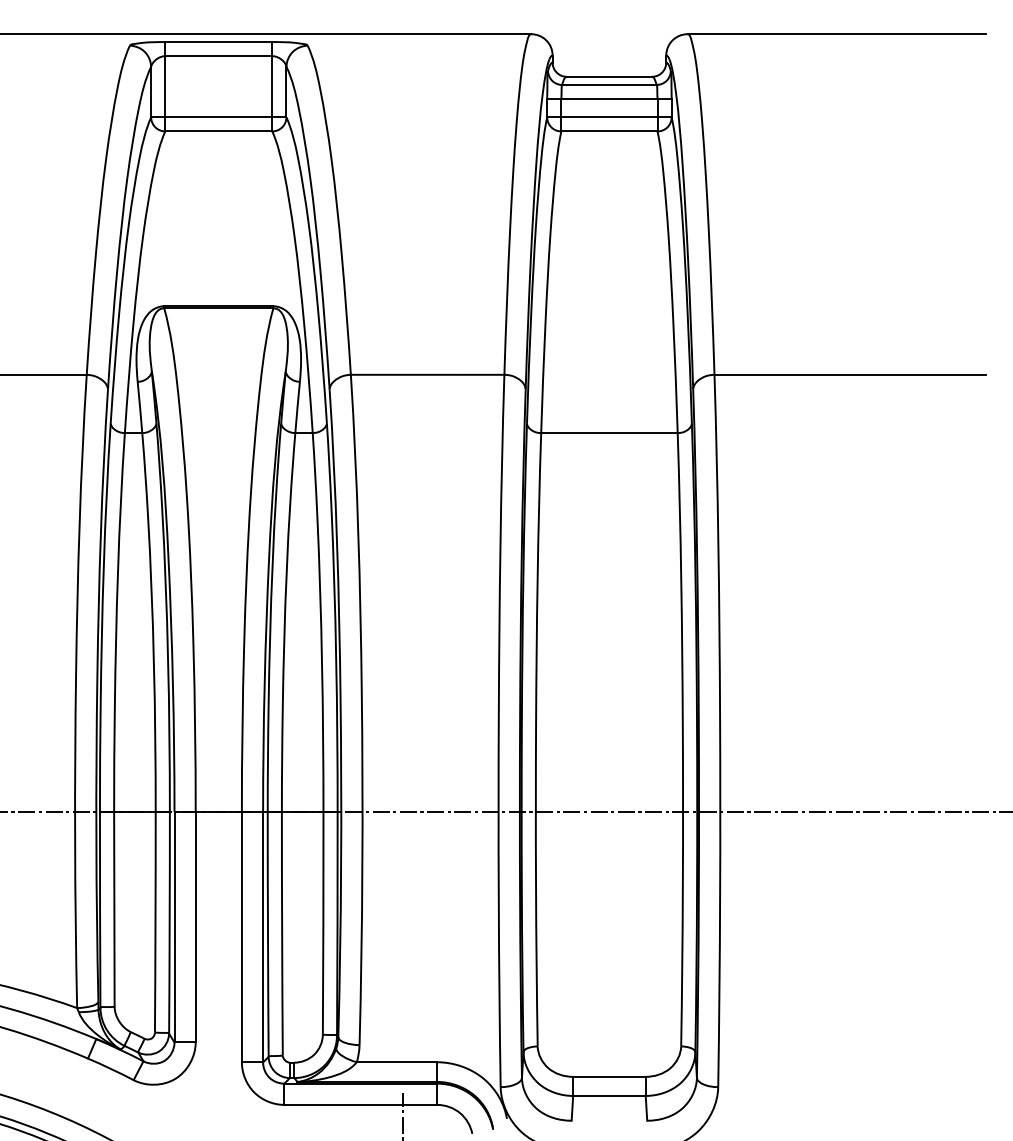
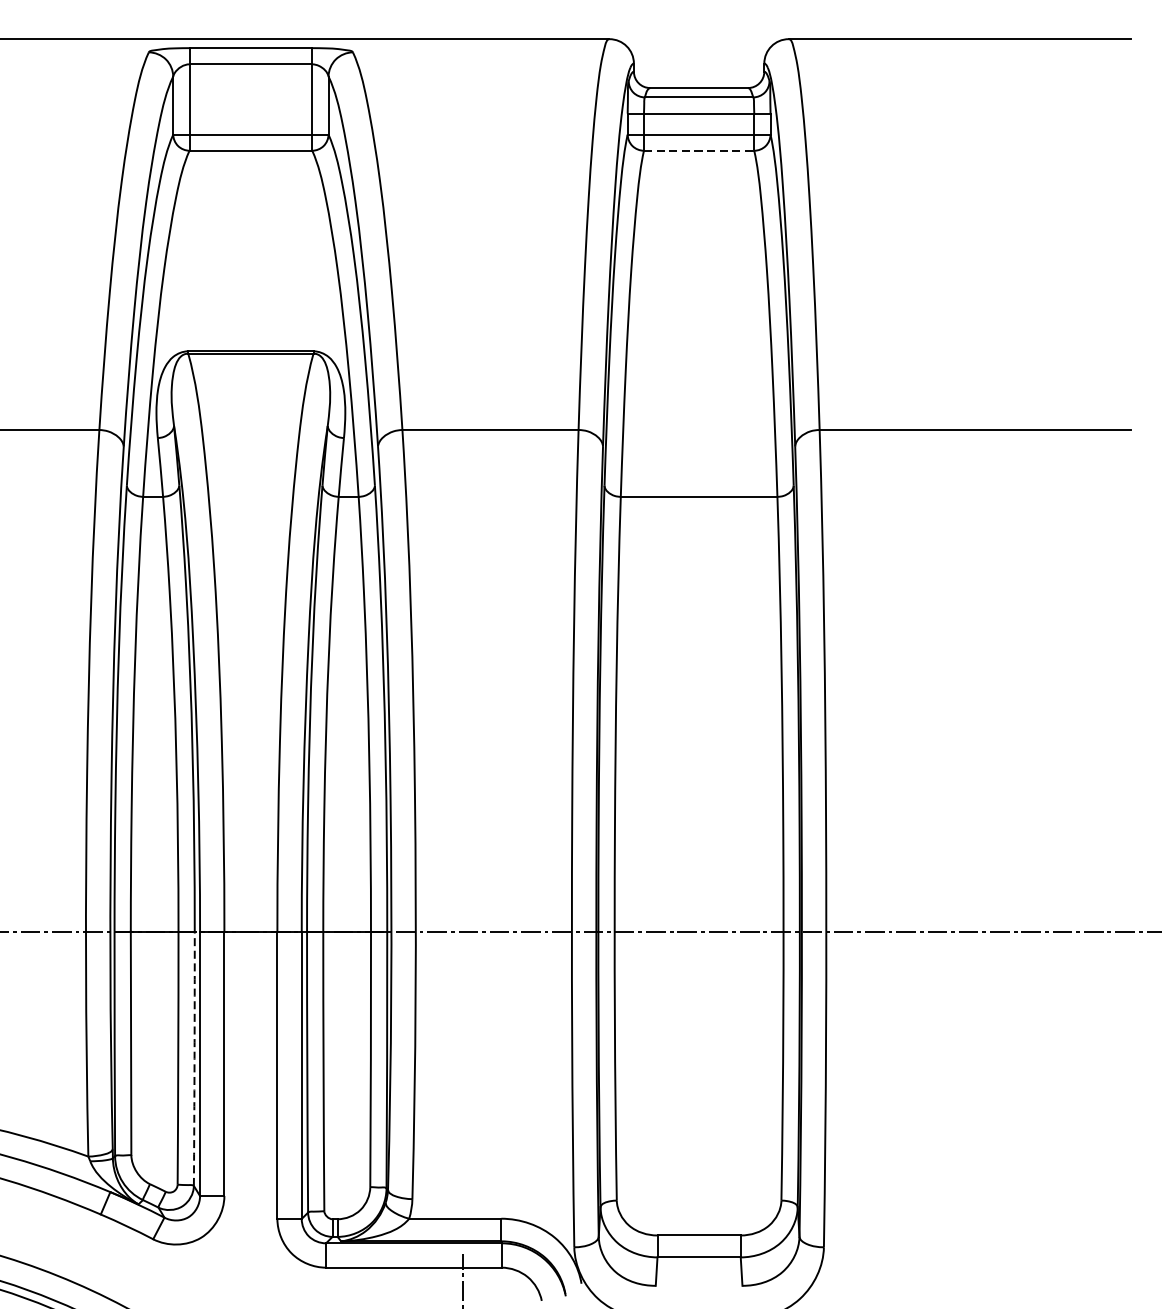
line: (609, 131) -> (699, 150), solid -> dashed
arc: (169, 922) -> (194, 1058), solid -> dashed

